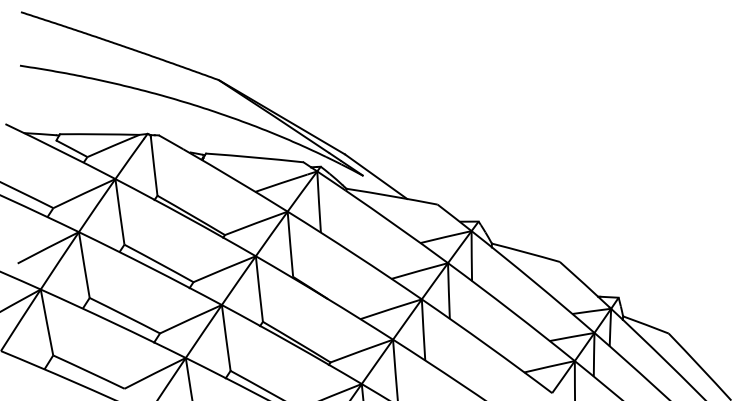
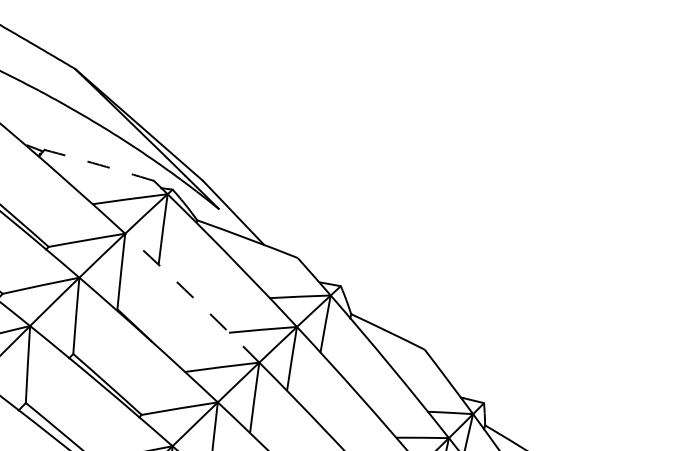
arc: (254, 157) -> (99, 164), solid -> dashed
arc: (355, 254) -> (193, 297), solid -> dashed

